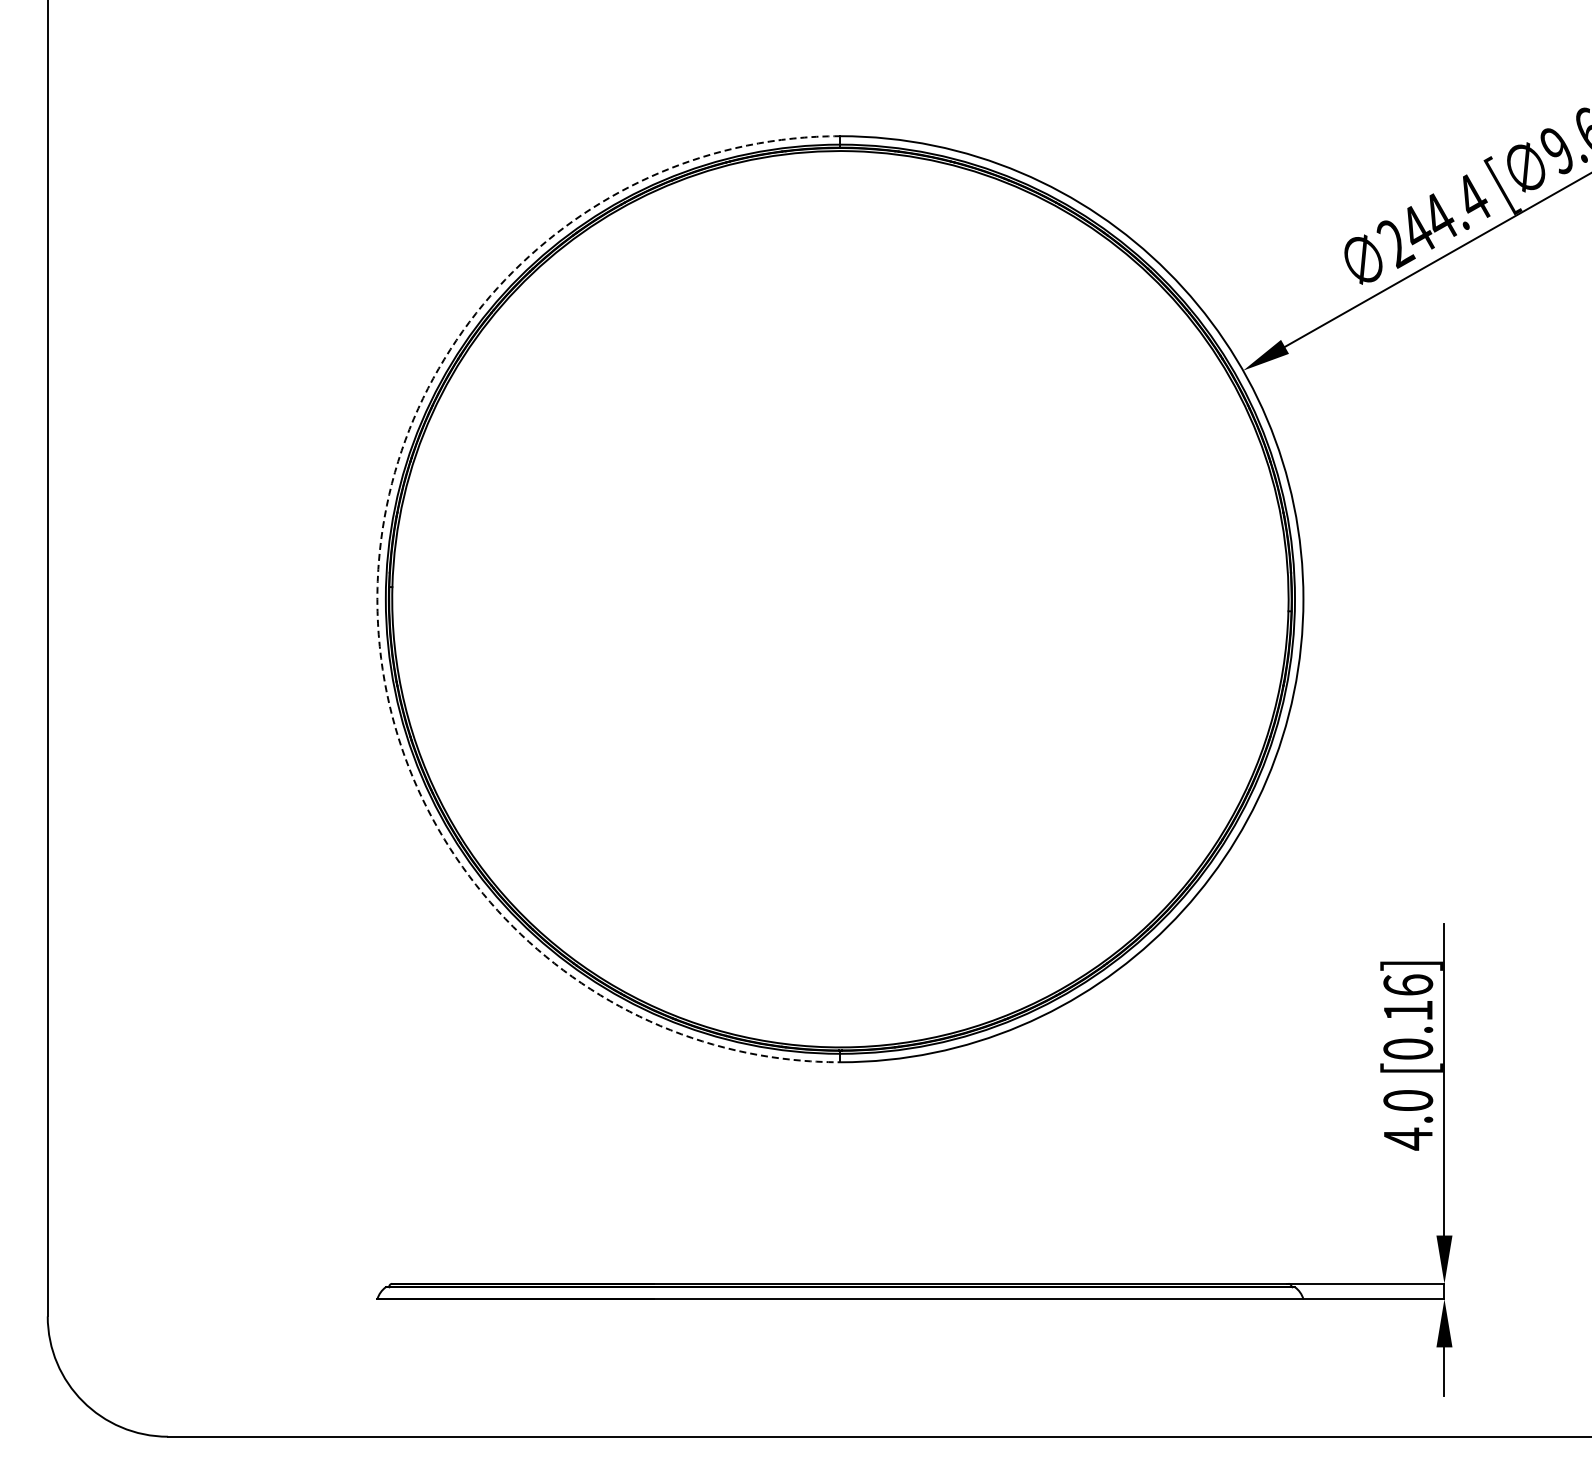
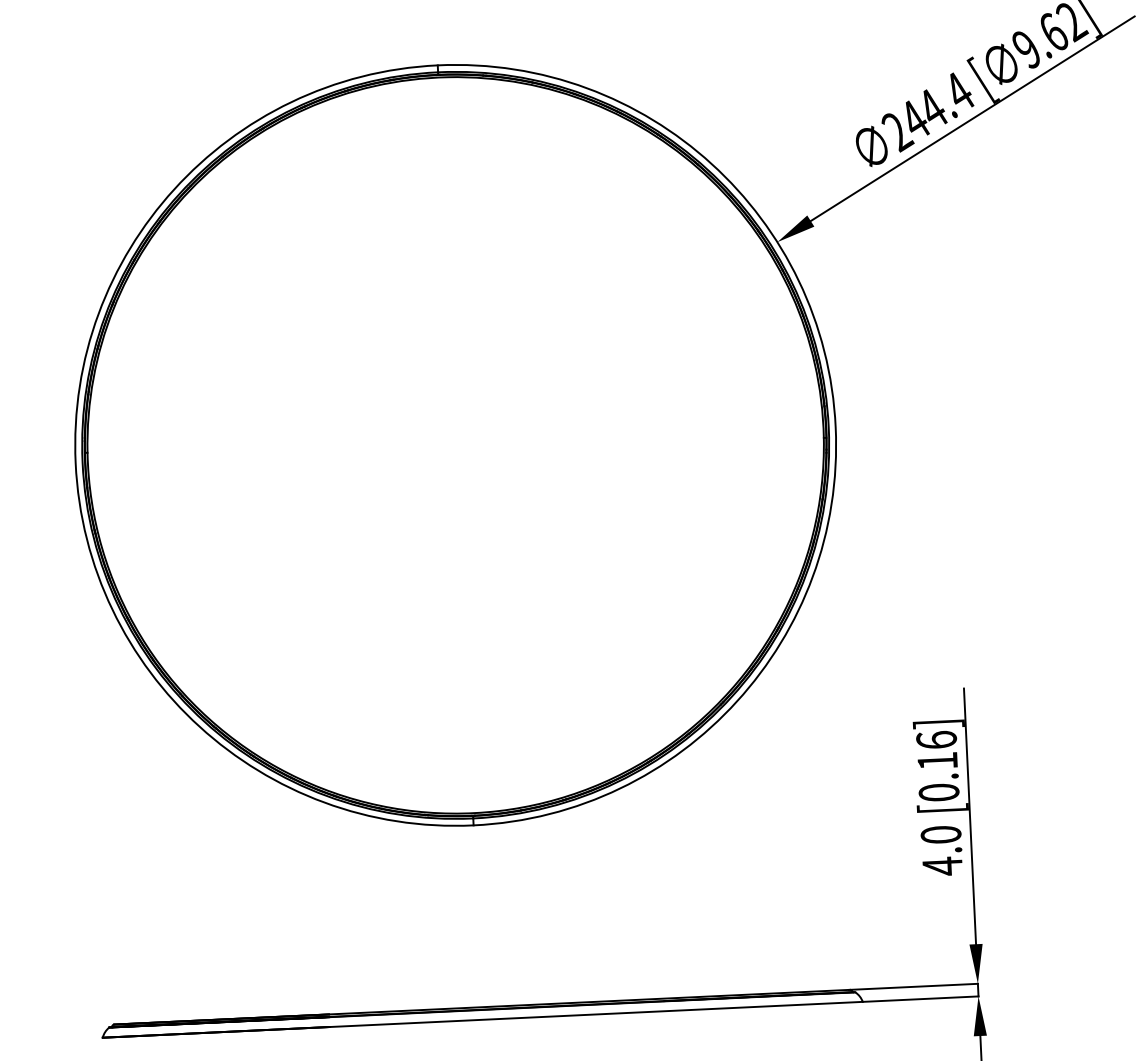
arc: (377, 599) -> (75, 463), dashed -> solid

